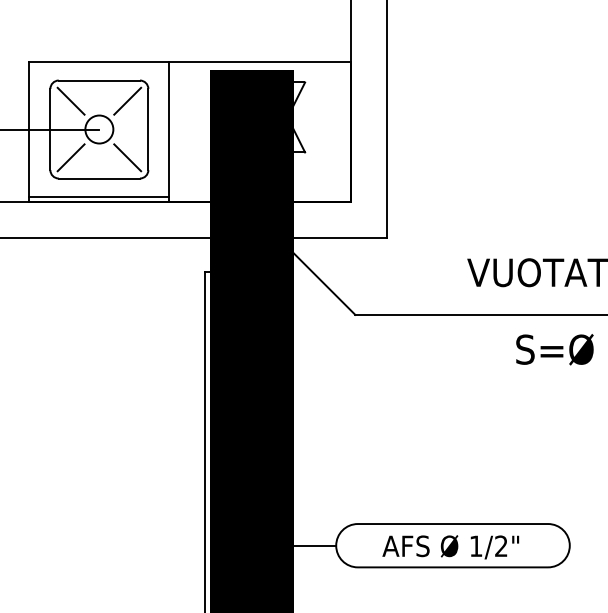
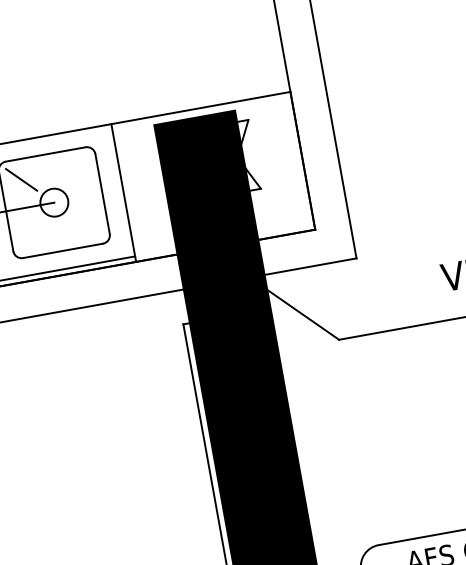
line: (127, 100) -> (76, 169), removed
line: (70, 157) -> (30, 235), removed
line: (127, 157) -> (87, 225), removed

